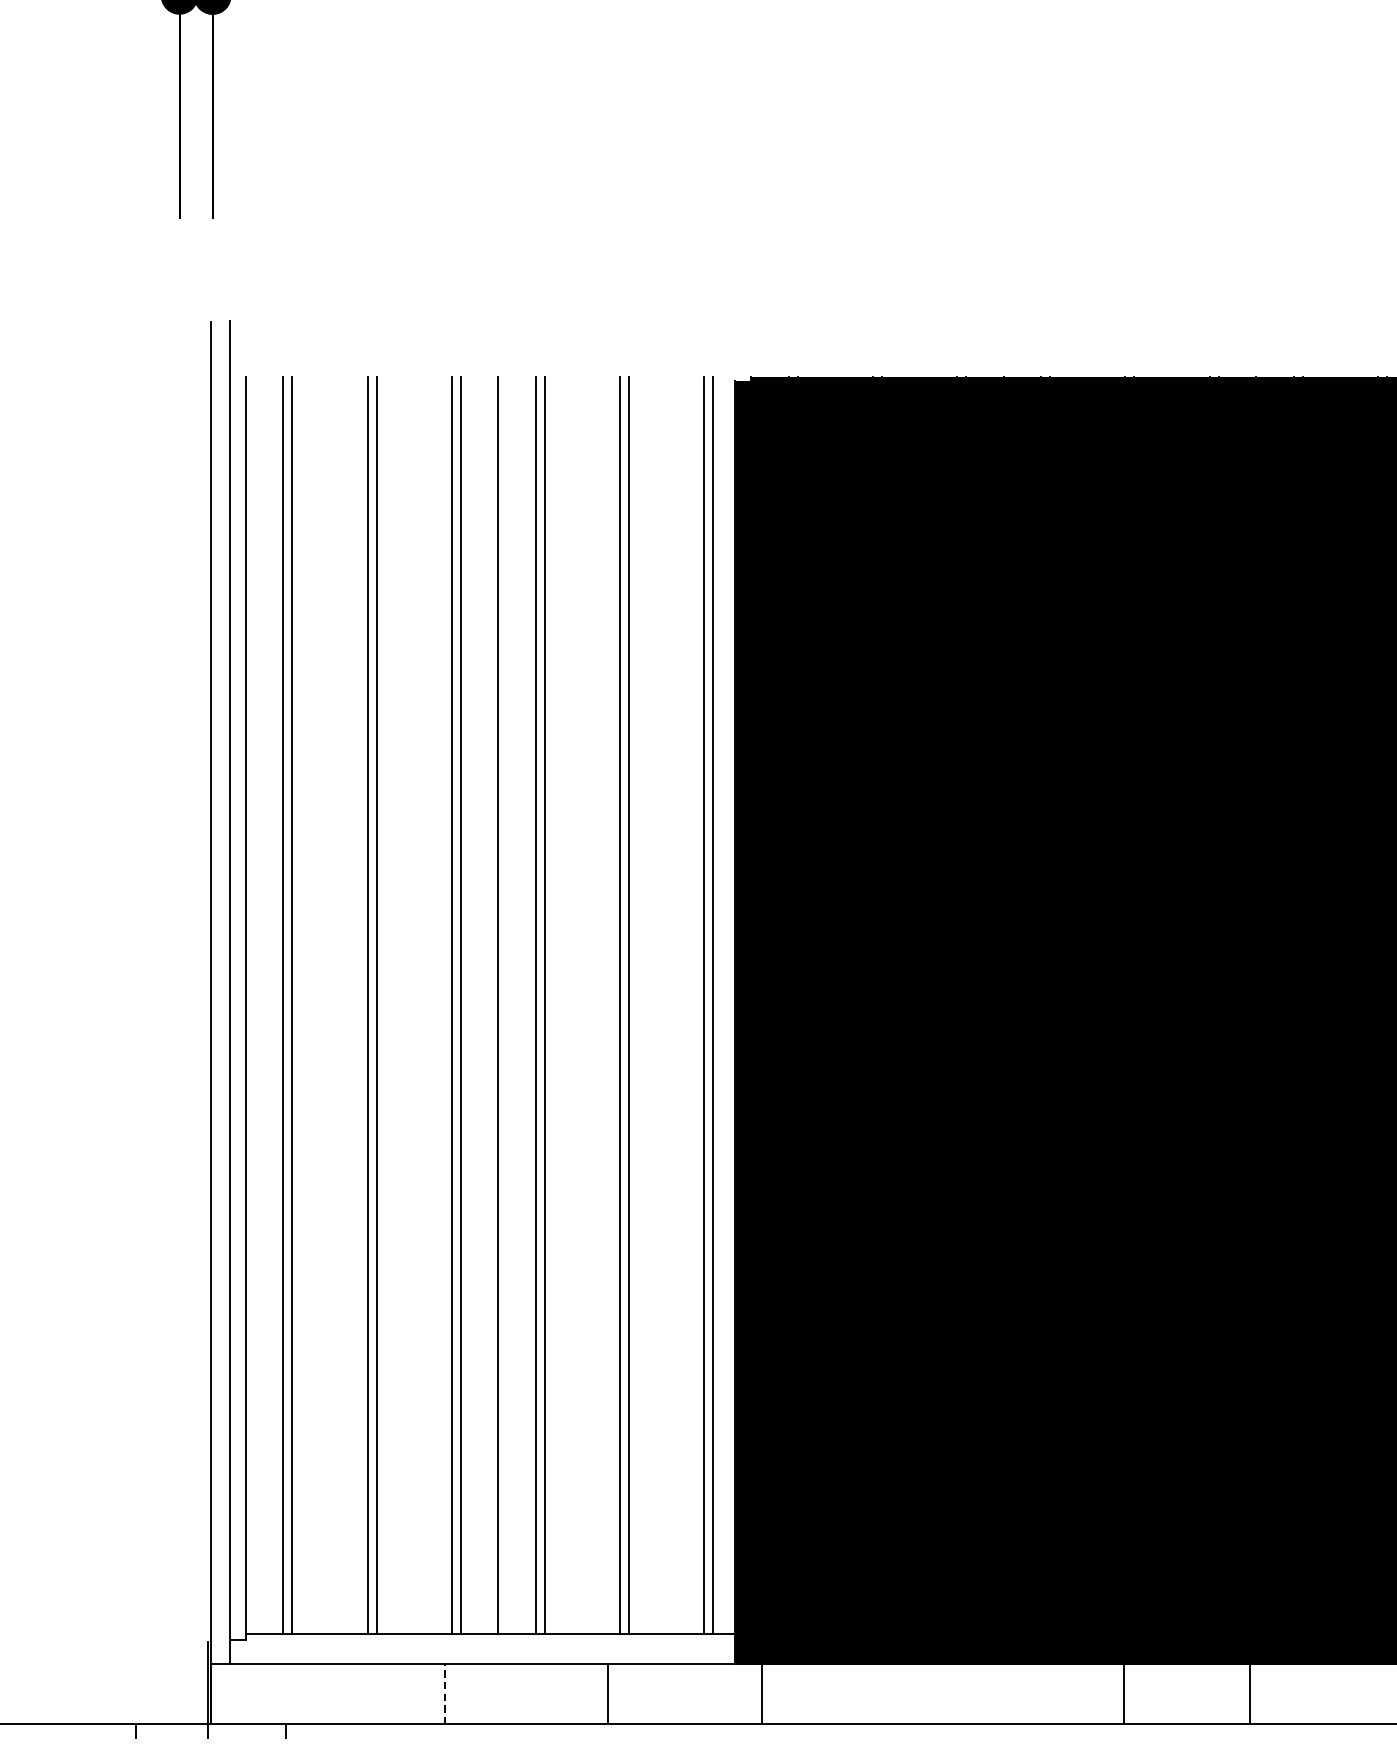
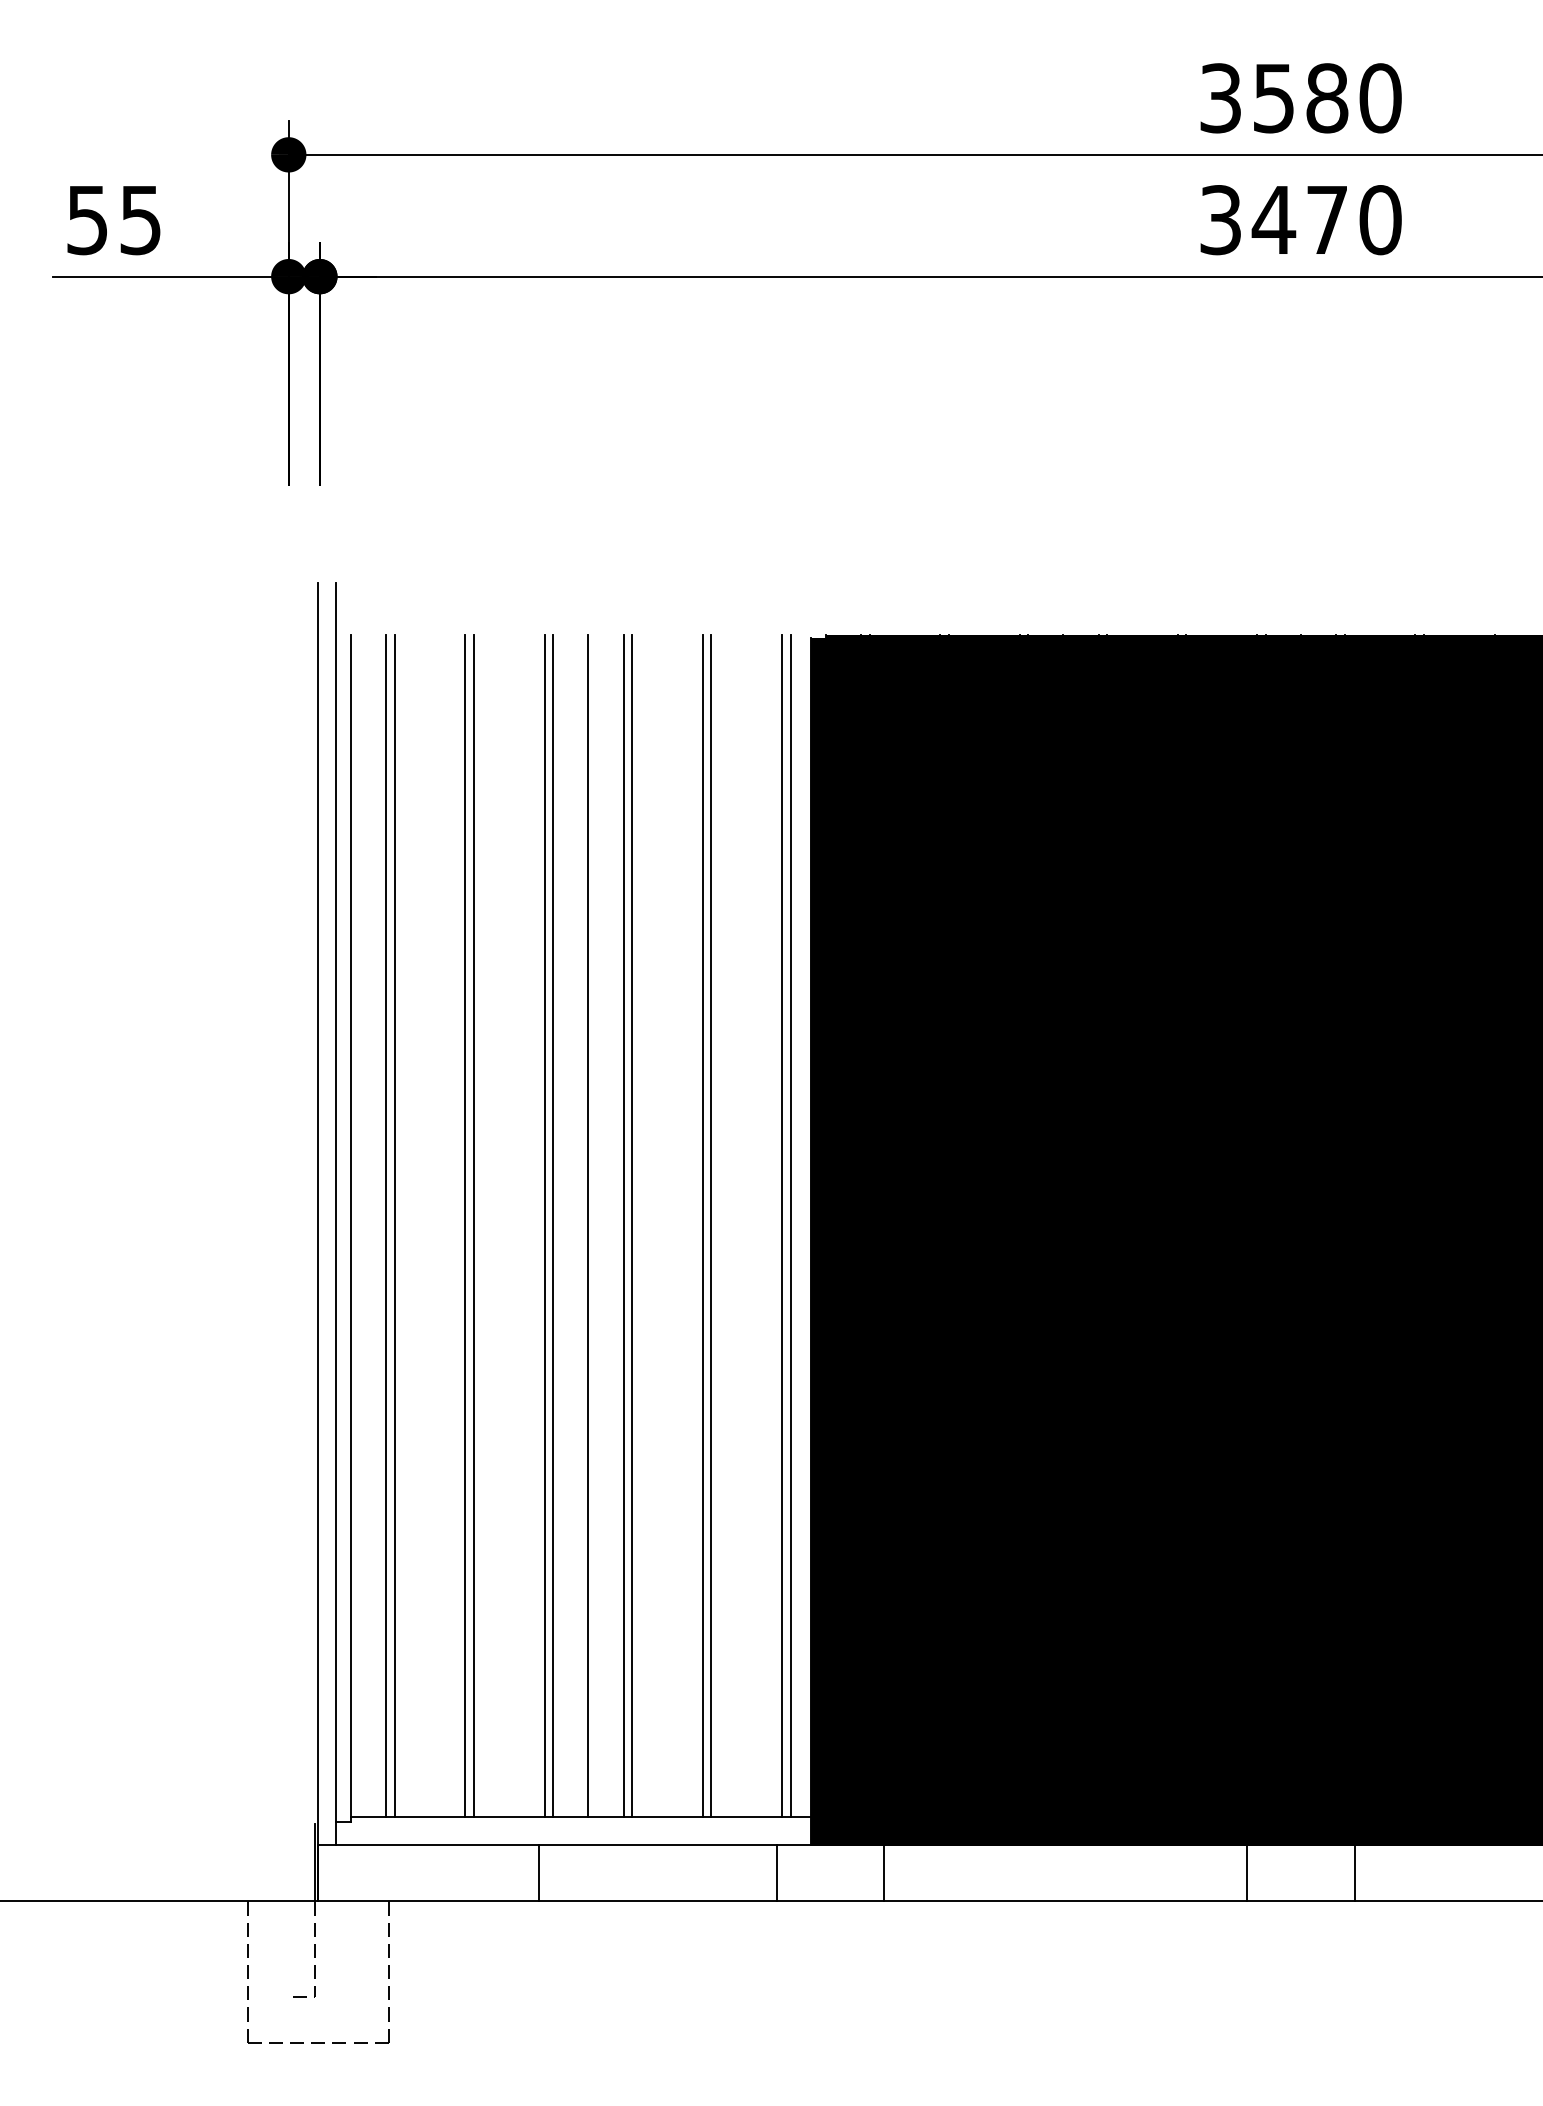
line: (445, 1693) -> (538, 1872), dashed -> solid
line: (607, 1693) -> (776, 1872), moved
line: (762, 1693) -> (884, 1872), moved
line: (1123, 1693) -> (1247, 1872), moved
line: (1249, 1693) -> (1354, 1872), moved

